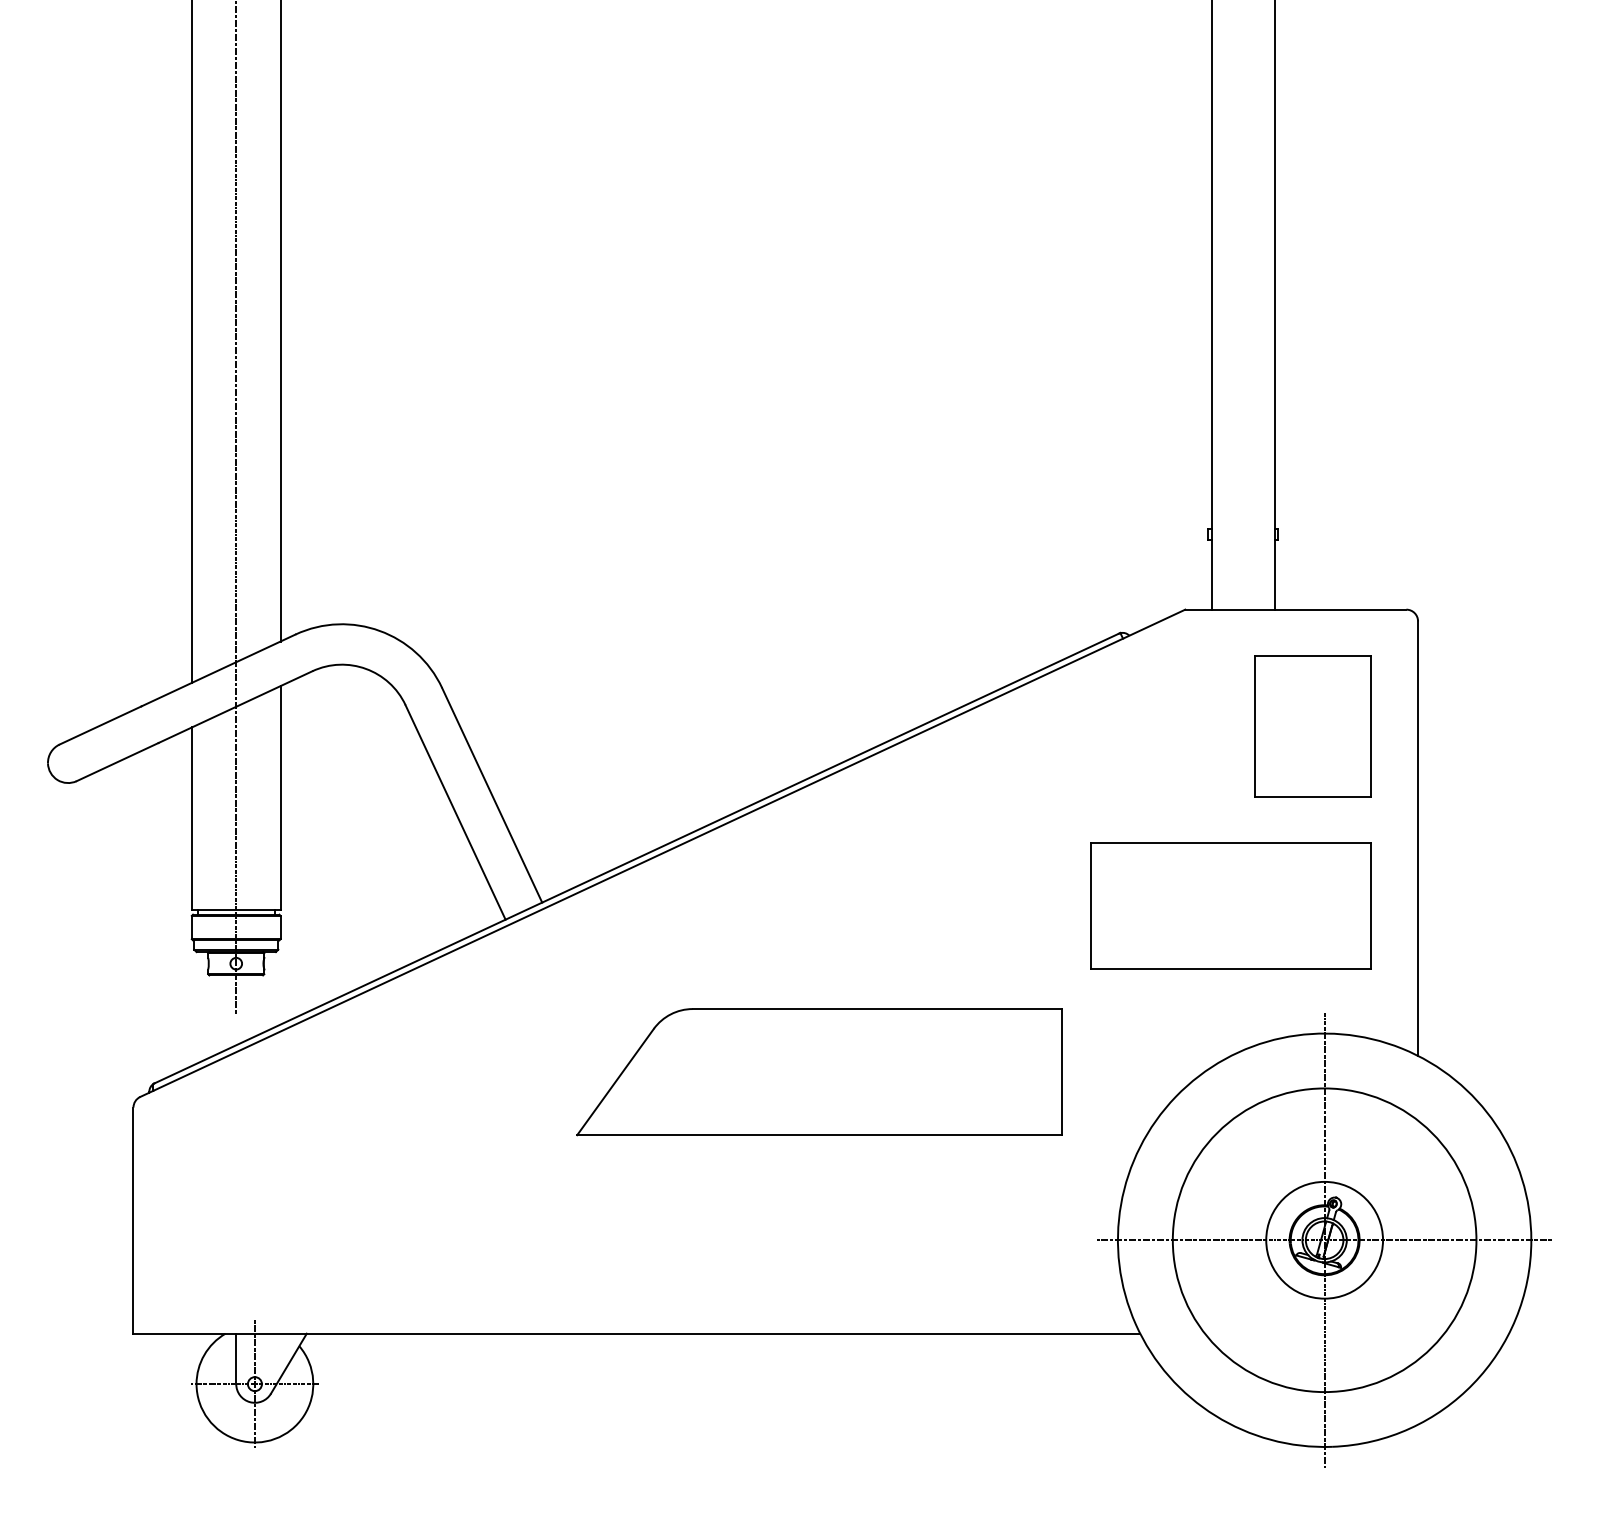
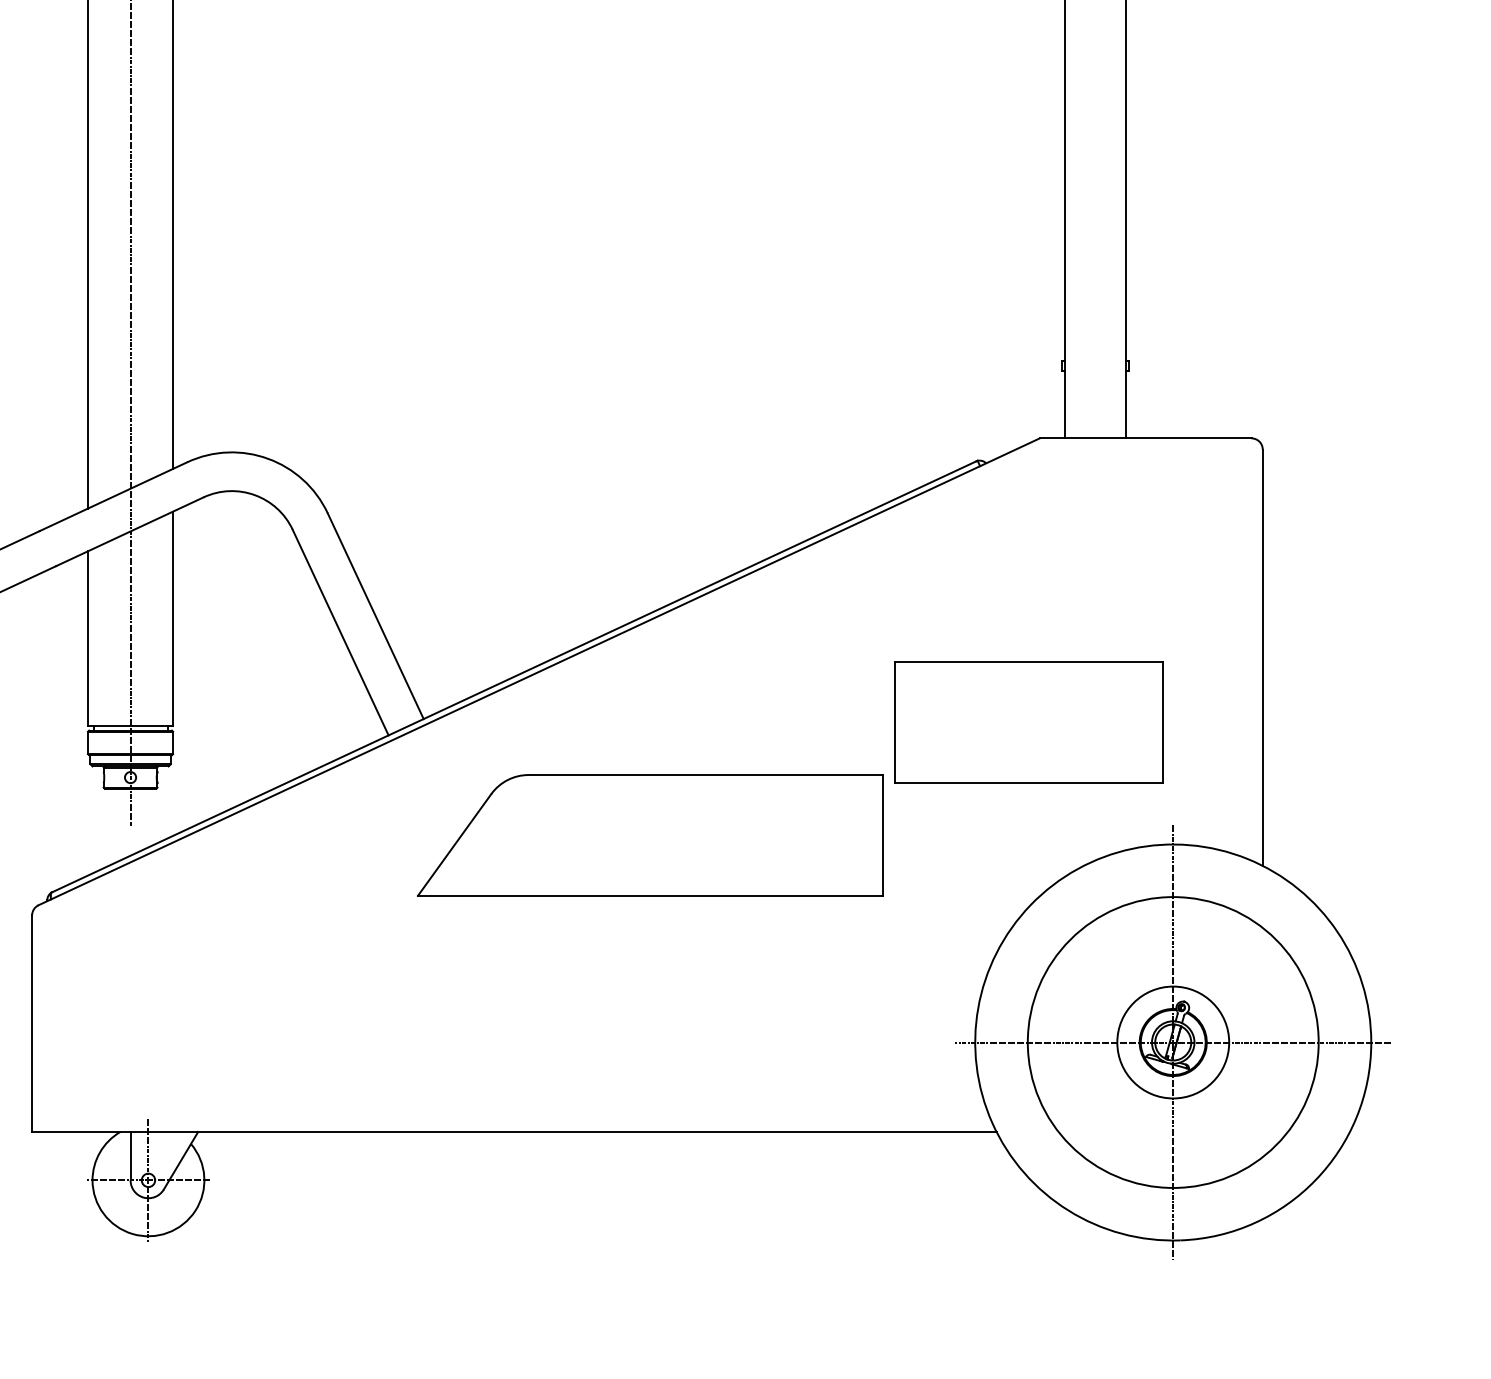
part: (1312, 726) -> (1161, 550), removed
part: (1230, 905) -> (1028, 721), moved
part: (819, 1072) -> (650, 835), moved

